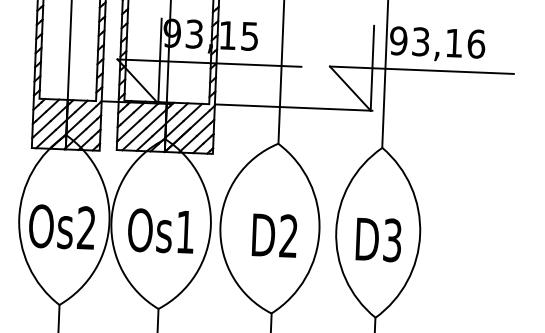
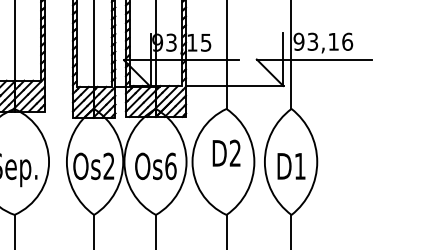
text: (184, 230) -> (170, 165), Os1 -> Os6
text: (274, 234) -> (226, 152), moved
text: (391, 240) -> (299, 166), D3 -> D1

